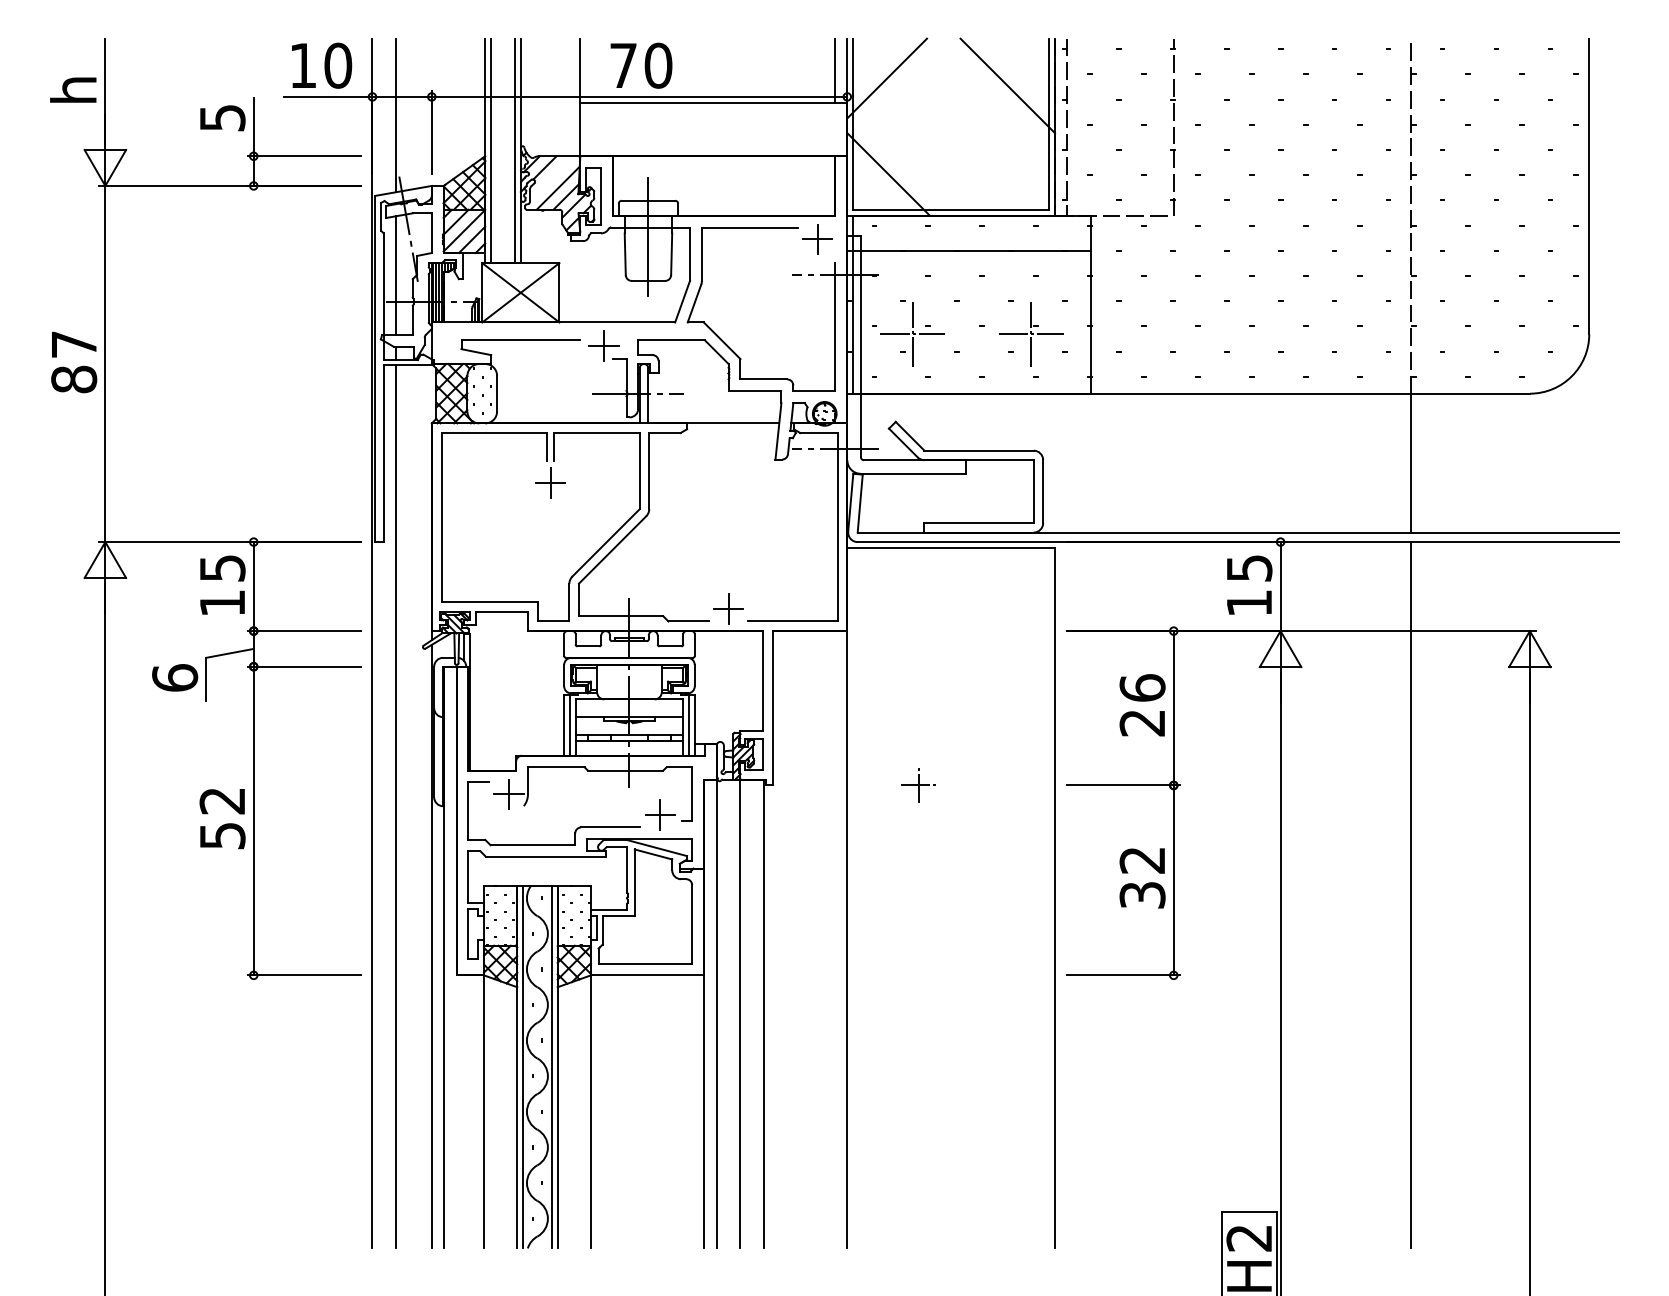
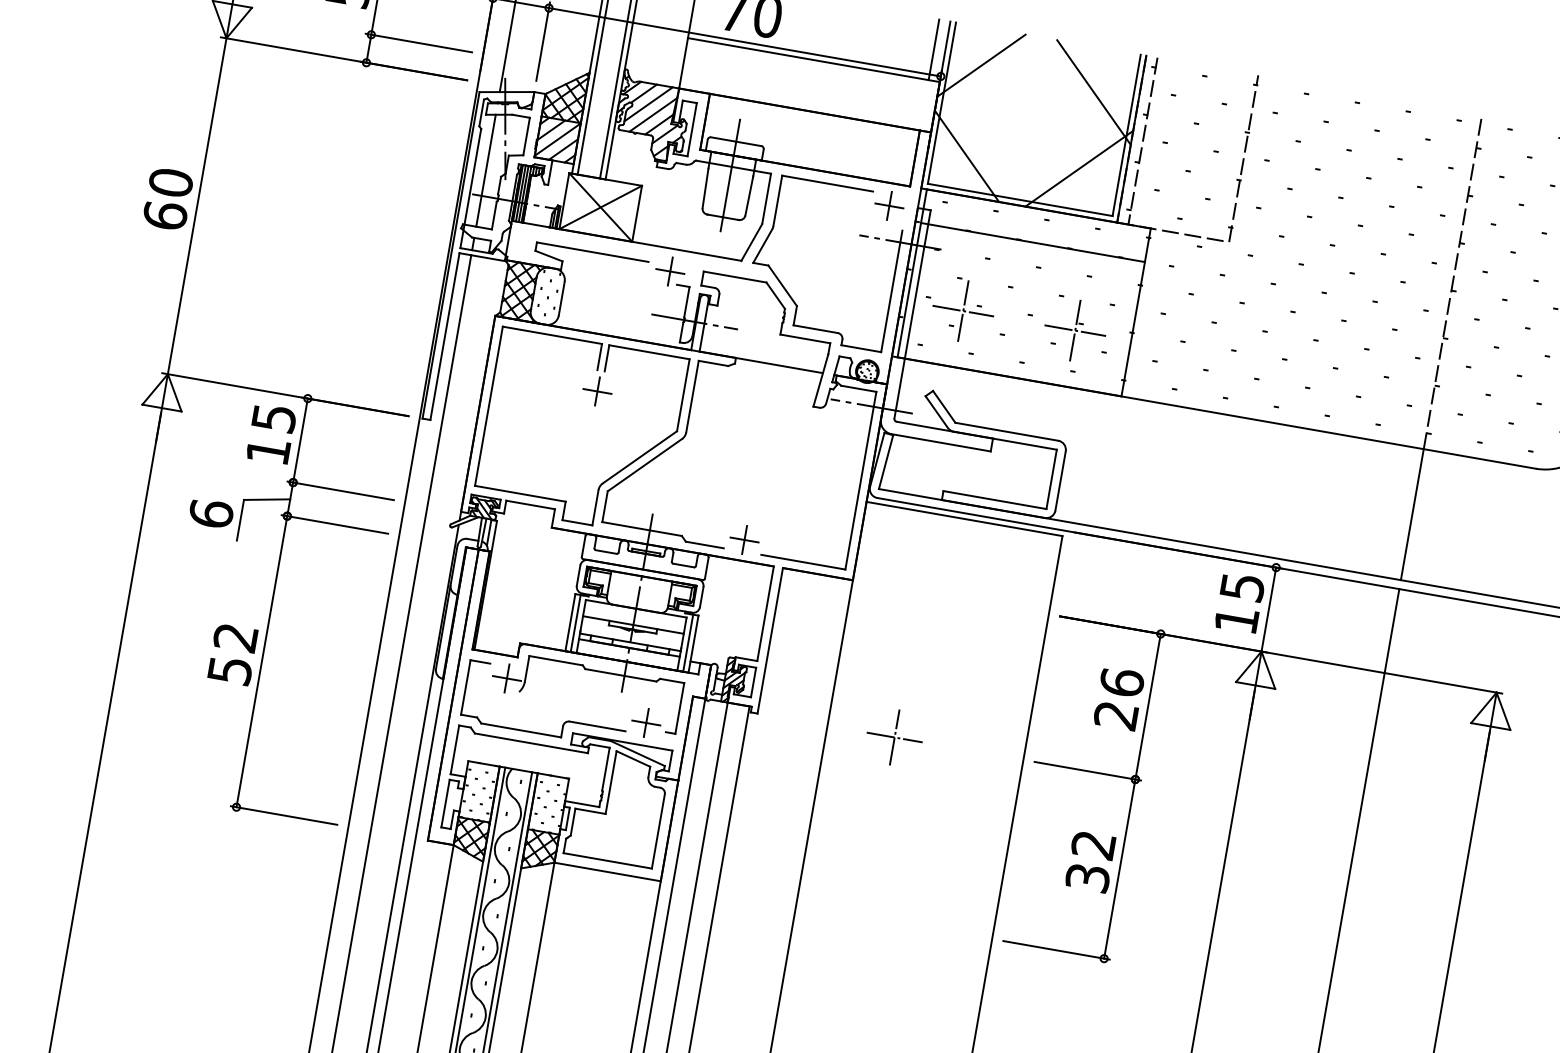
line: (1006, 166) -> (1079, 168), added
line: (551, 177) -> (648, 103), added
text: (74, 361) -> (168, 198), 87 -> 60
part: (918, 785) -> (894, 737), size x1.67

